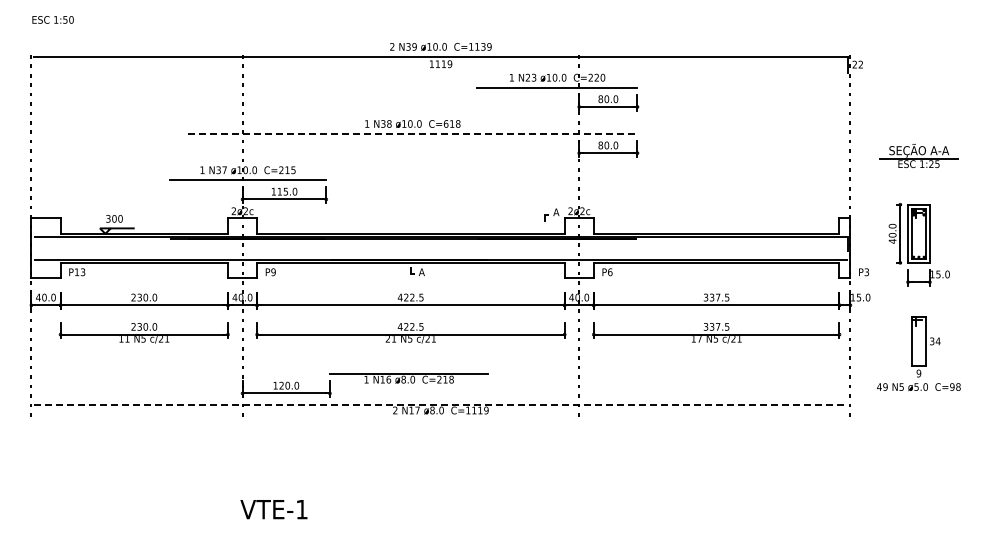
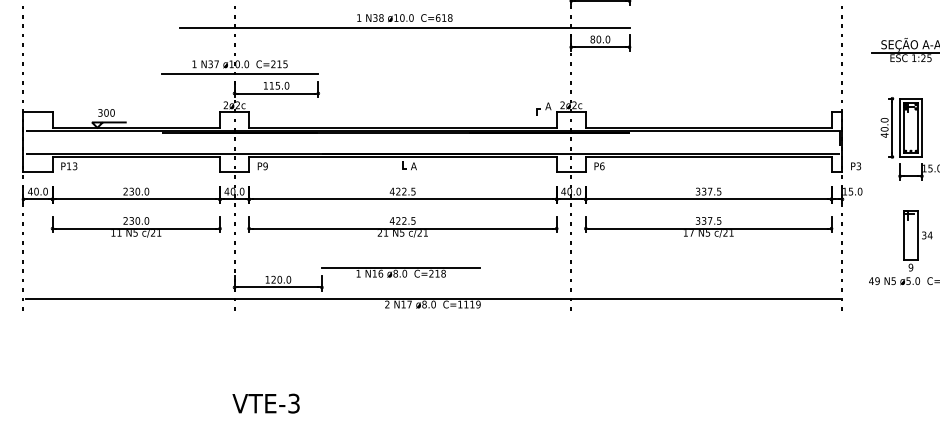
line: (412, 133) -> (404, 27), dashed -> solid
line: (441, 405) -> (433, 299), dashed -> solid
text: (301, 509) -> (293, 403), VTE-1 -> VTE-3

